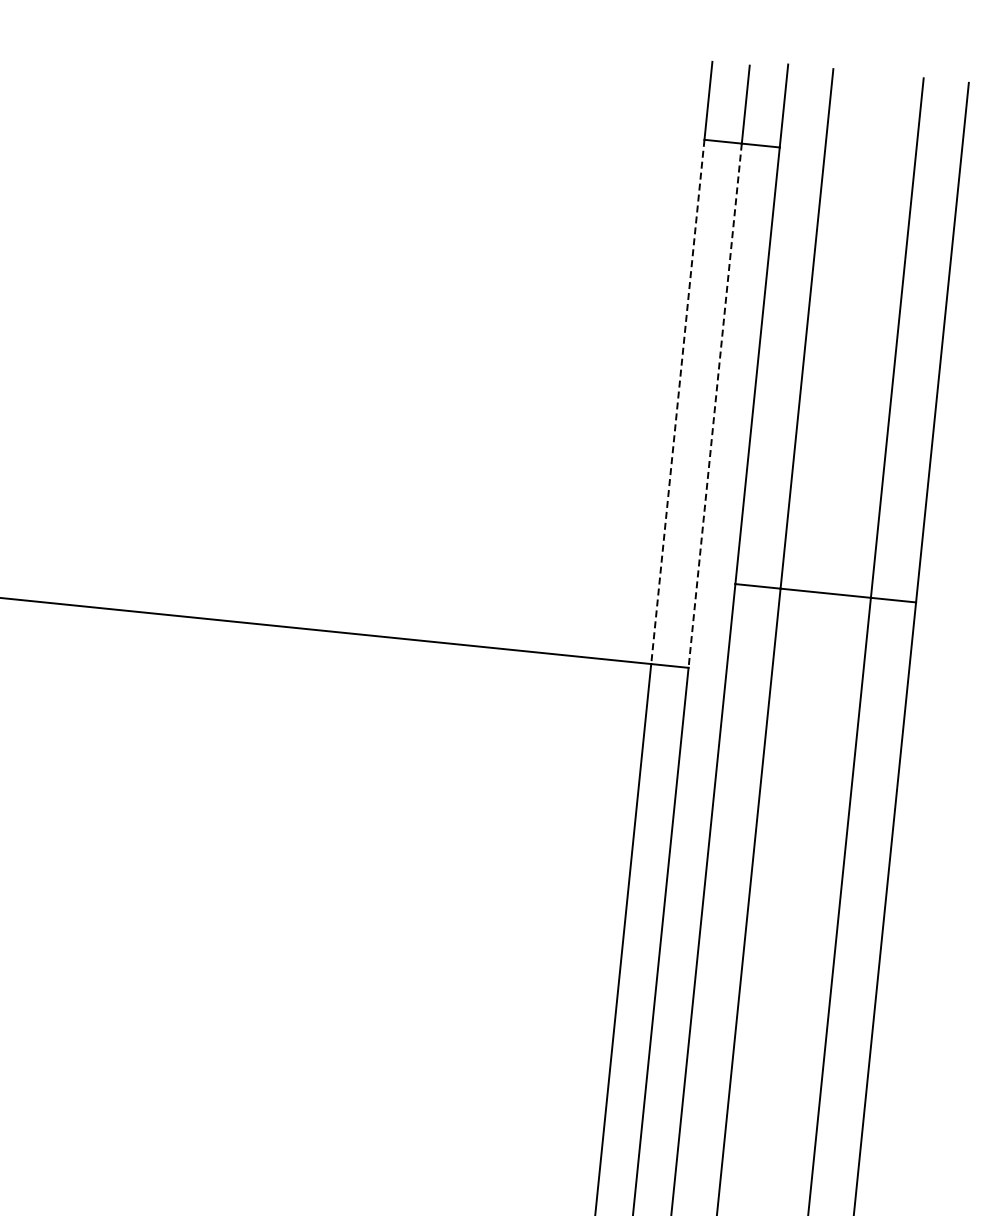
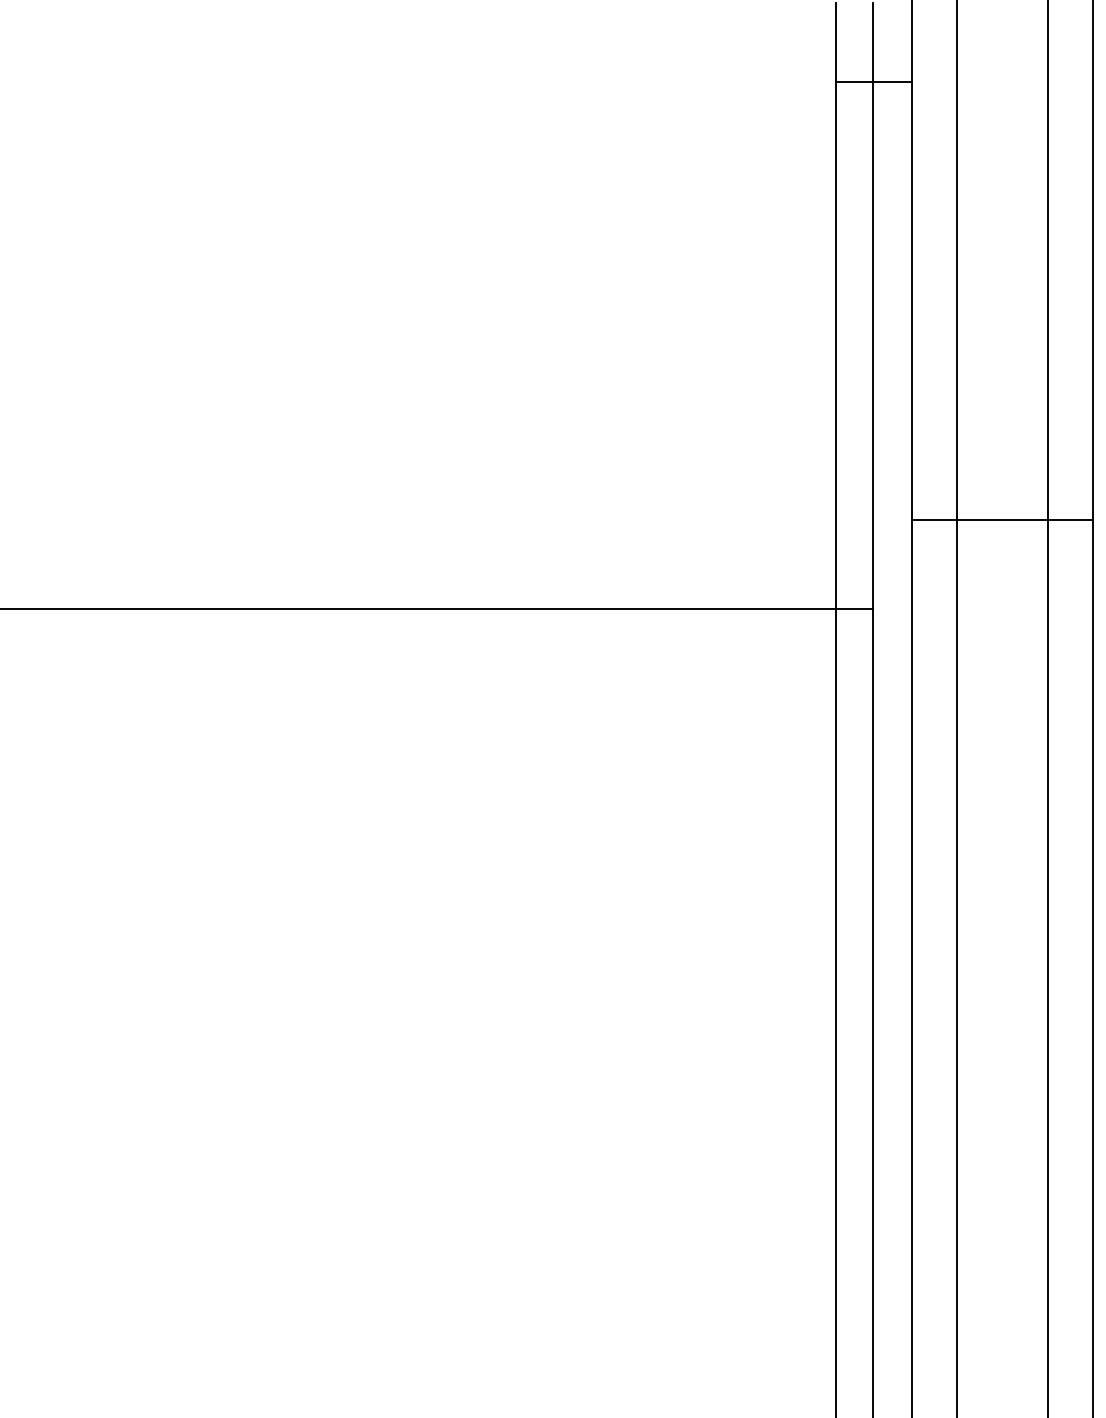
line: (677, 402) -> (835, 345), dashed -> solid
line: (715, 406) -> (873, 345), dashed -> solid

